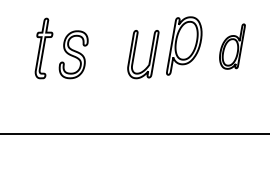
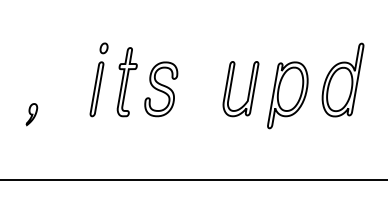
part: (18, 46) -> (98, 79), added
part: (183, 46) -> (287, 95), moved
part: (232, 46) -> (342, 79), size x1.43

